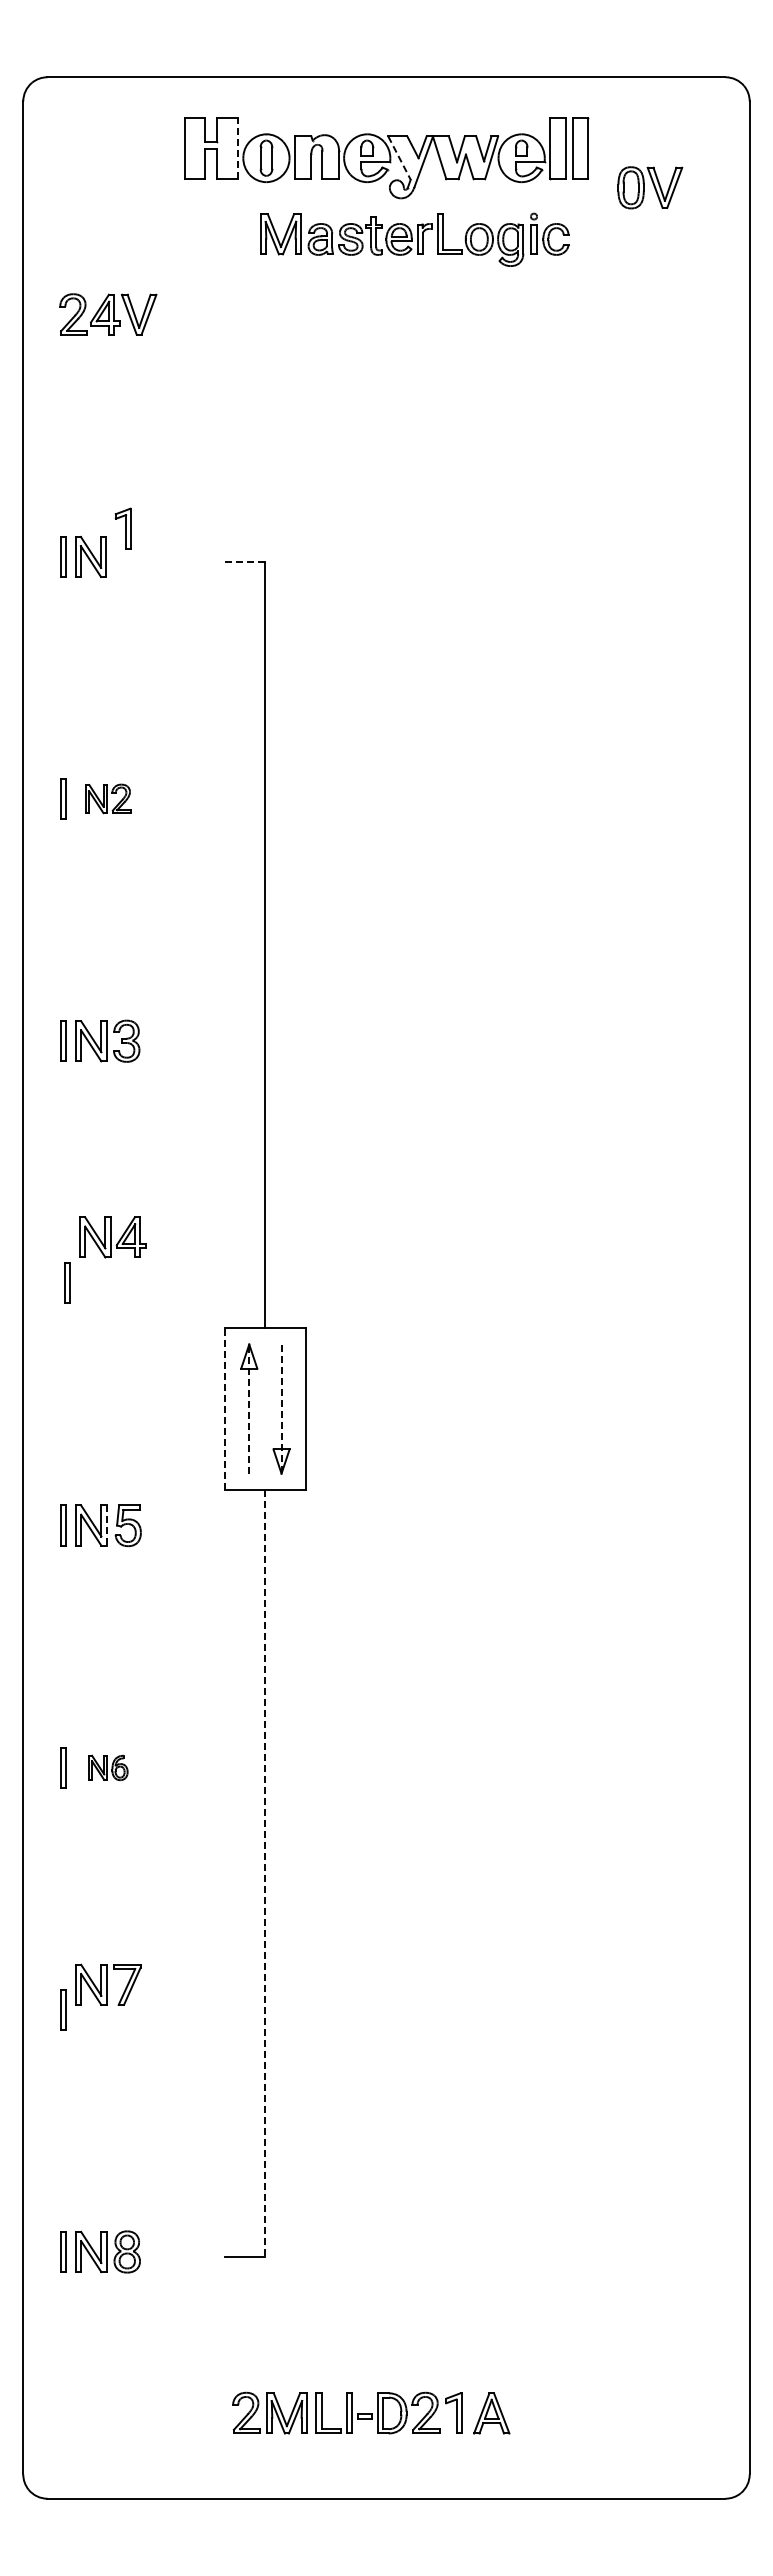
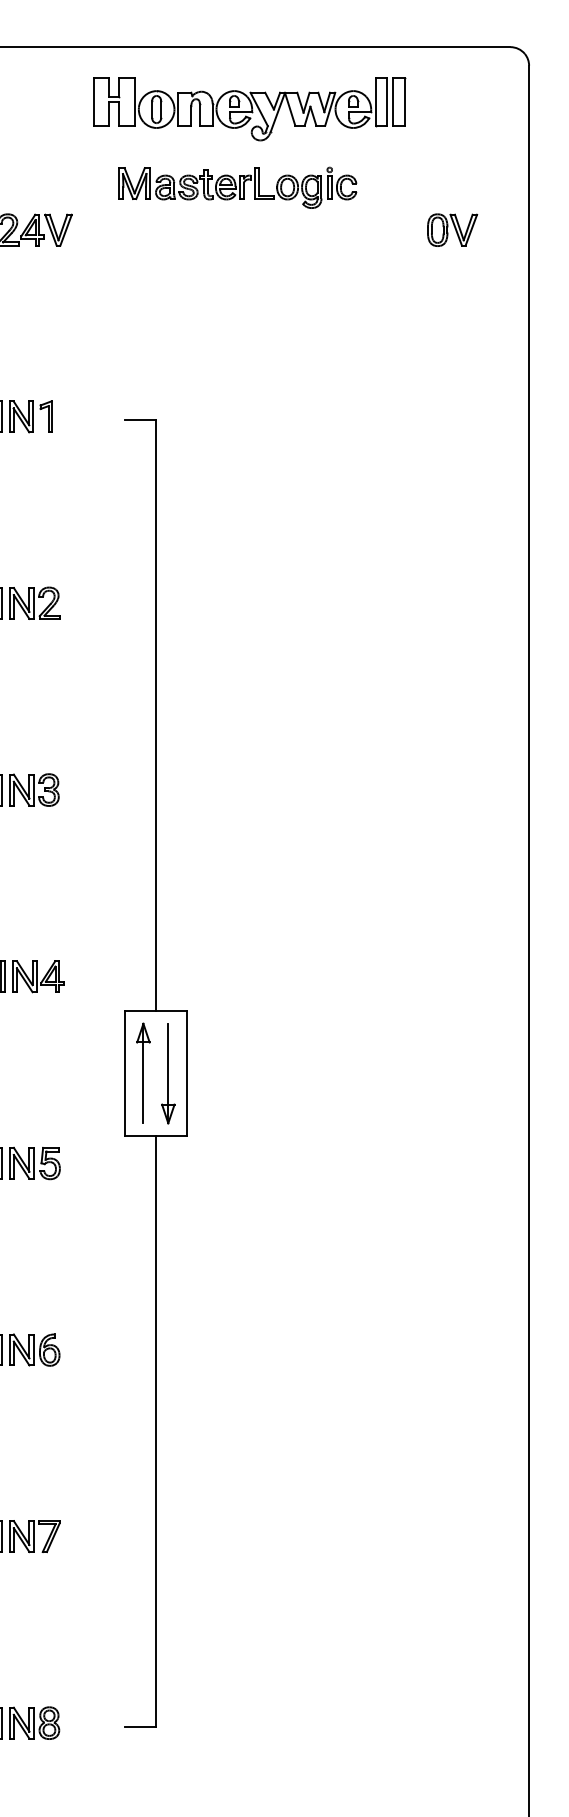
line: (237, 148) -> (134, 102), dashed -> solid
line: (399, 158) -> (259, 109), dashed -> solid
part: (650, 187) -> (452, 229), moved
part: (414, 239) -> (237, 187), moved
part: (122, 528) -> (45, 416), moved
line: (245, 561) -> (140, 420), dashed -> solid
part: (108, 798) -> (34, 602), size x1.43
part: (112, 1237) -> (38, 976), moved
line: (225, 1409) -> (125, 1073), dashed -> solid
line: (249, 1409) -> (143, 1073), dashed -> solid
line: (281, 1409) -> (168, 1073), dashed -> solid
line: (106, 1526) -> (33, 1164), dashed -> solid
part: (108, 1767) -> (34, 1349), size x1.67
line: (265, 1873) -> (155, 1431), dashed -> solid
part: (108, 1984) -> (34, 1536), moved

